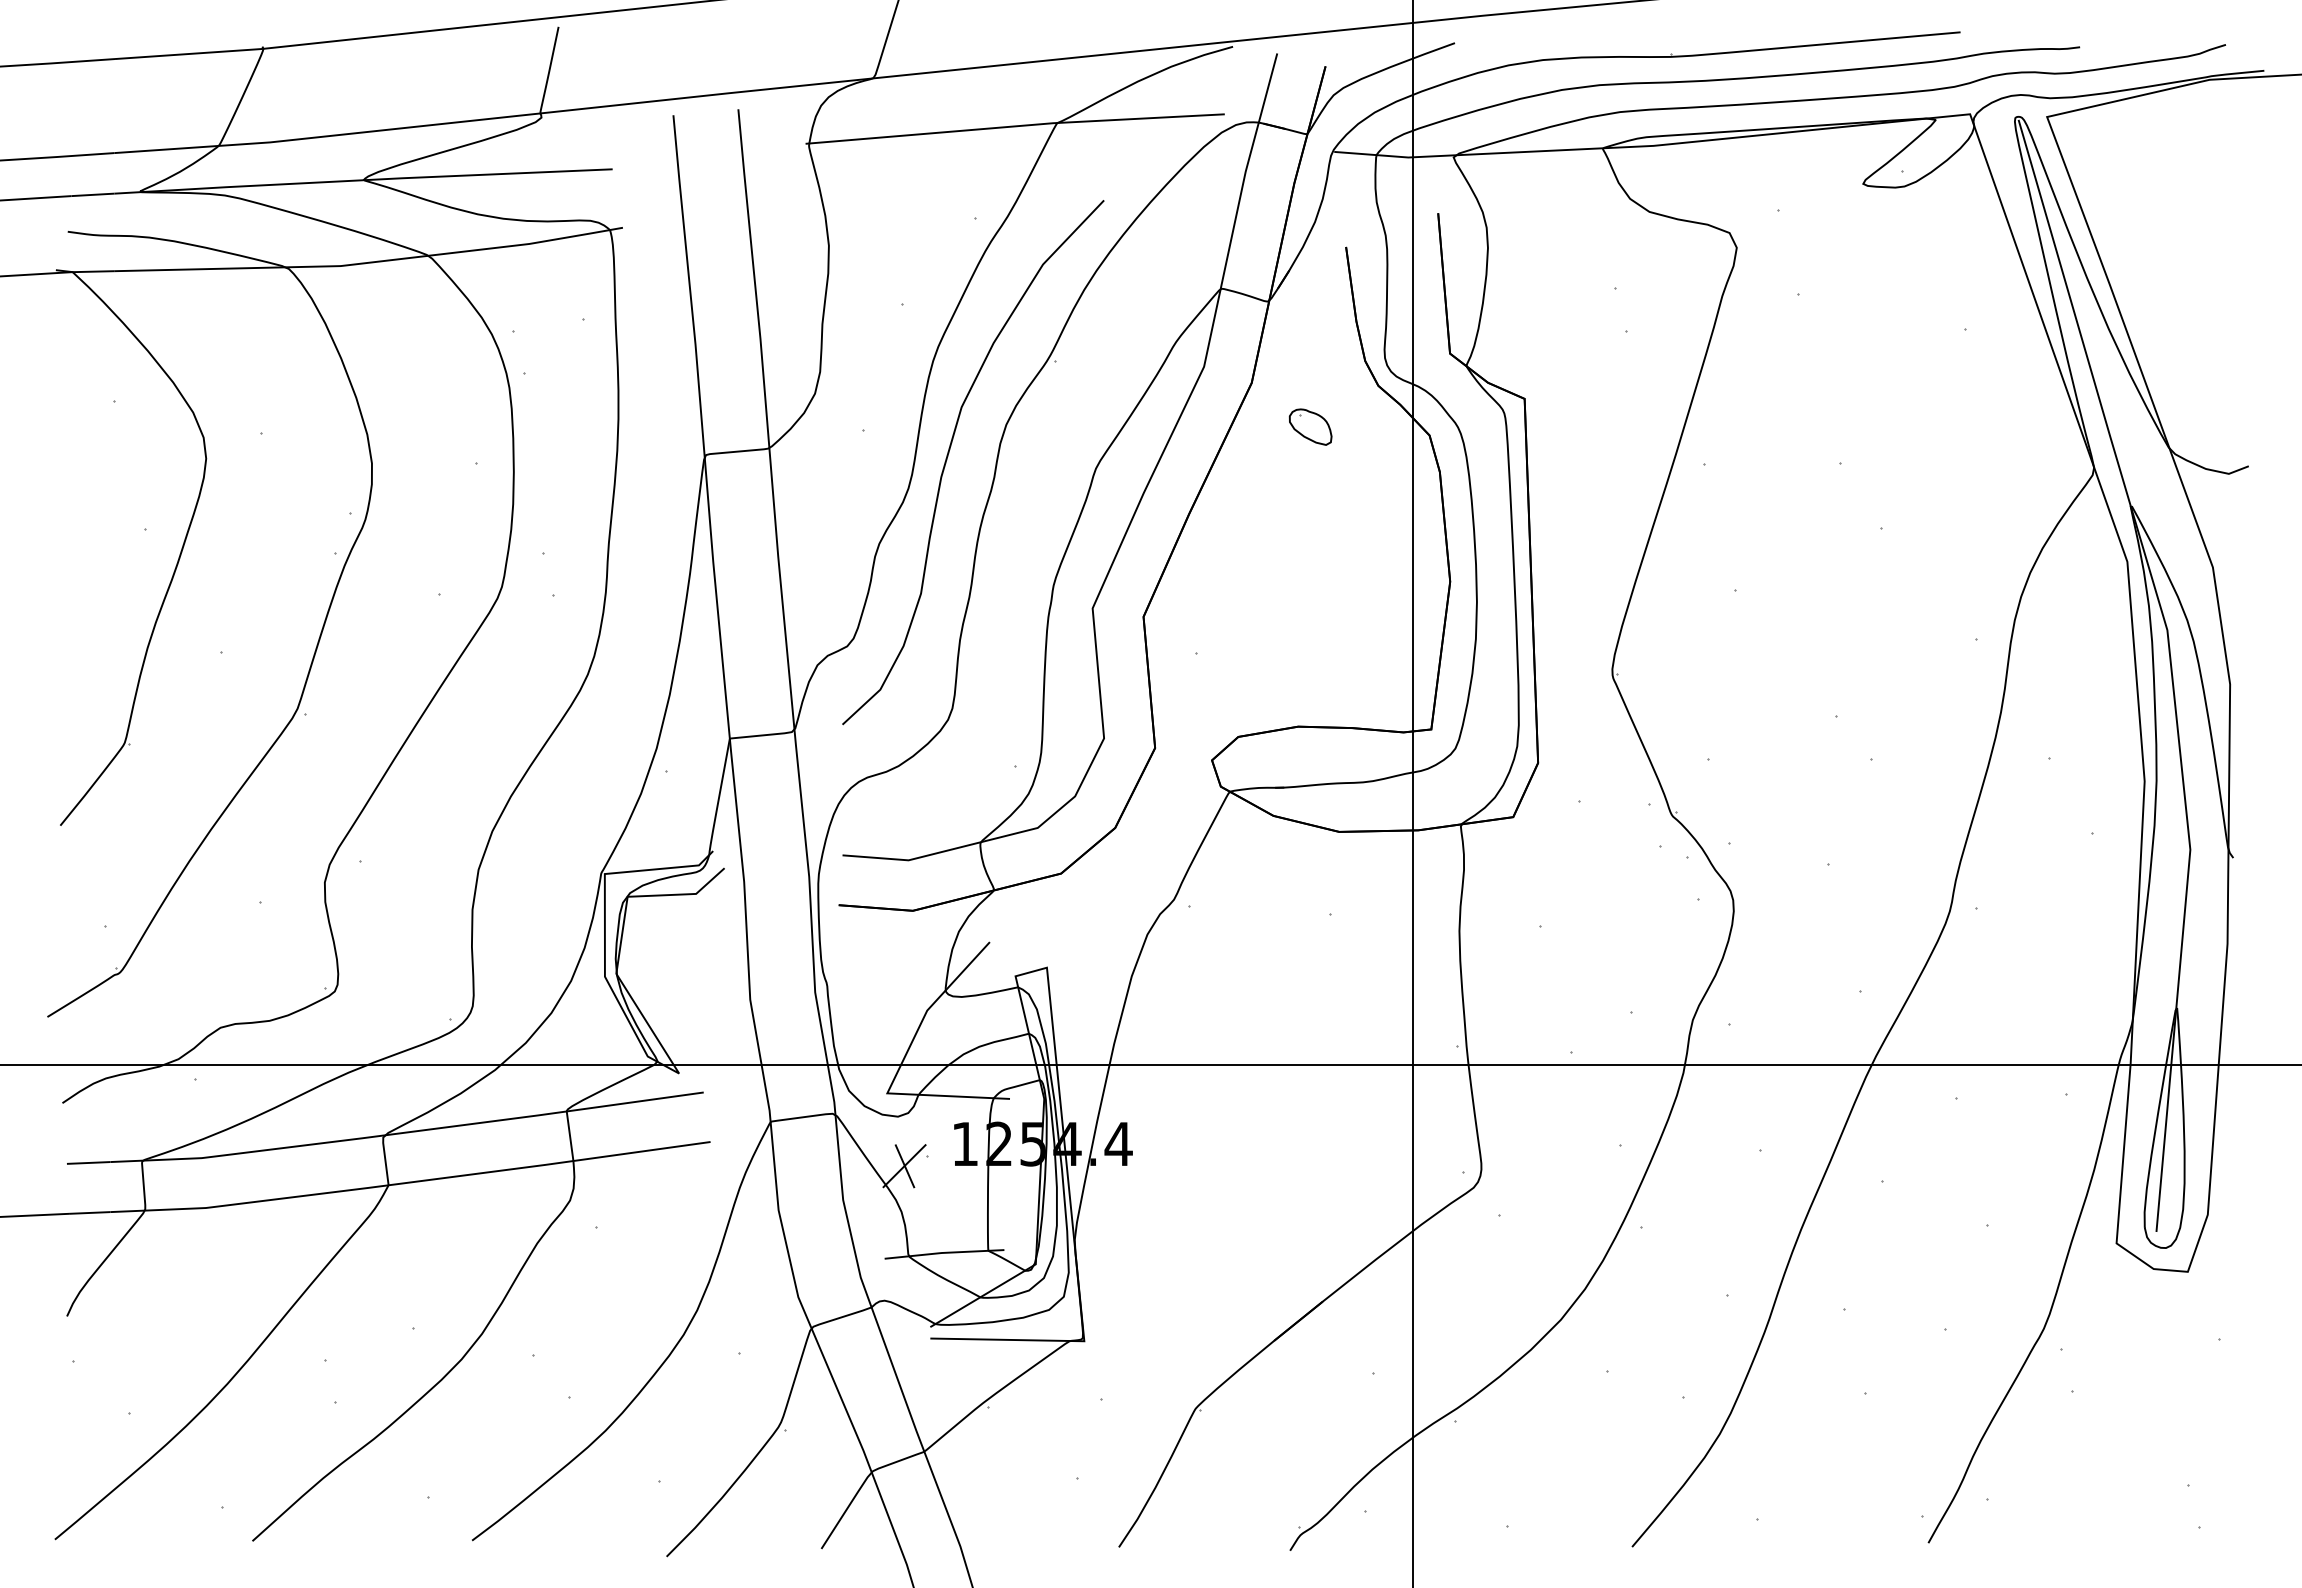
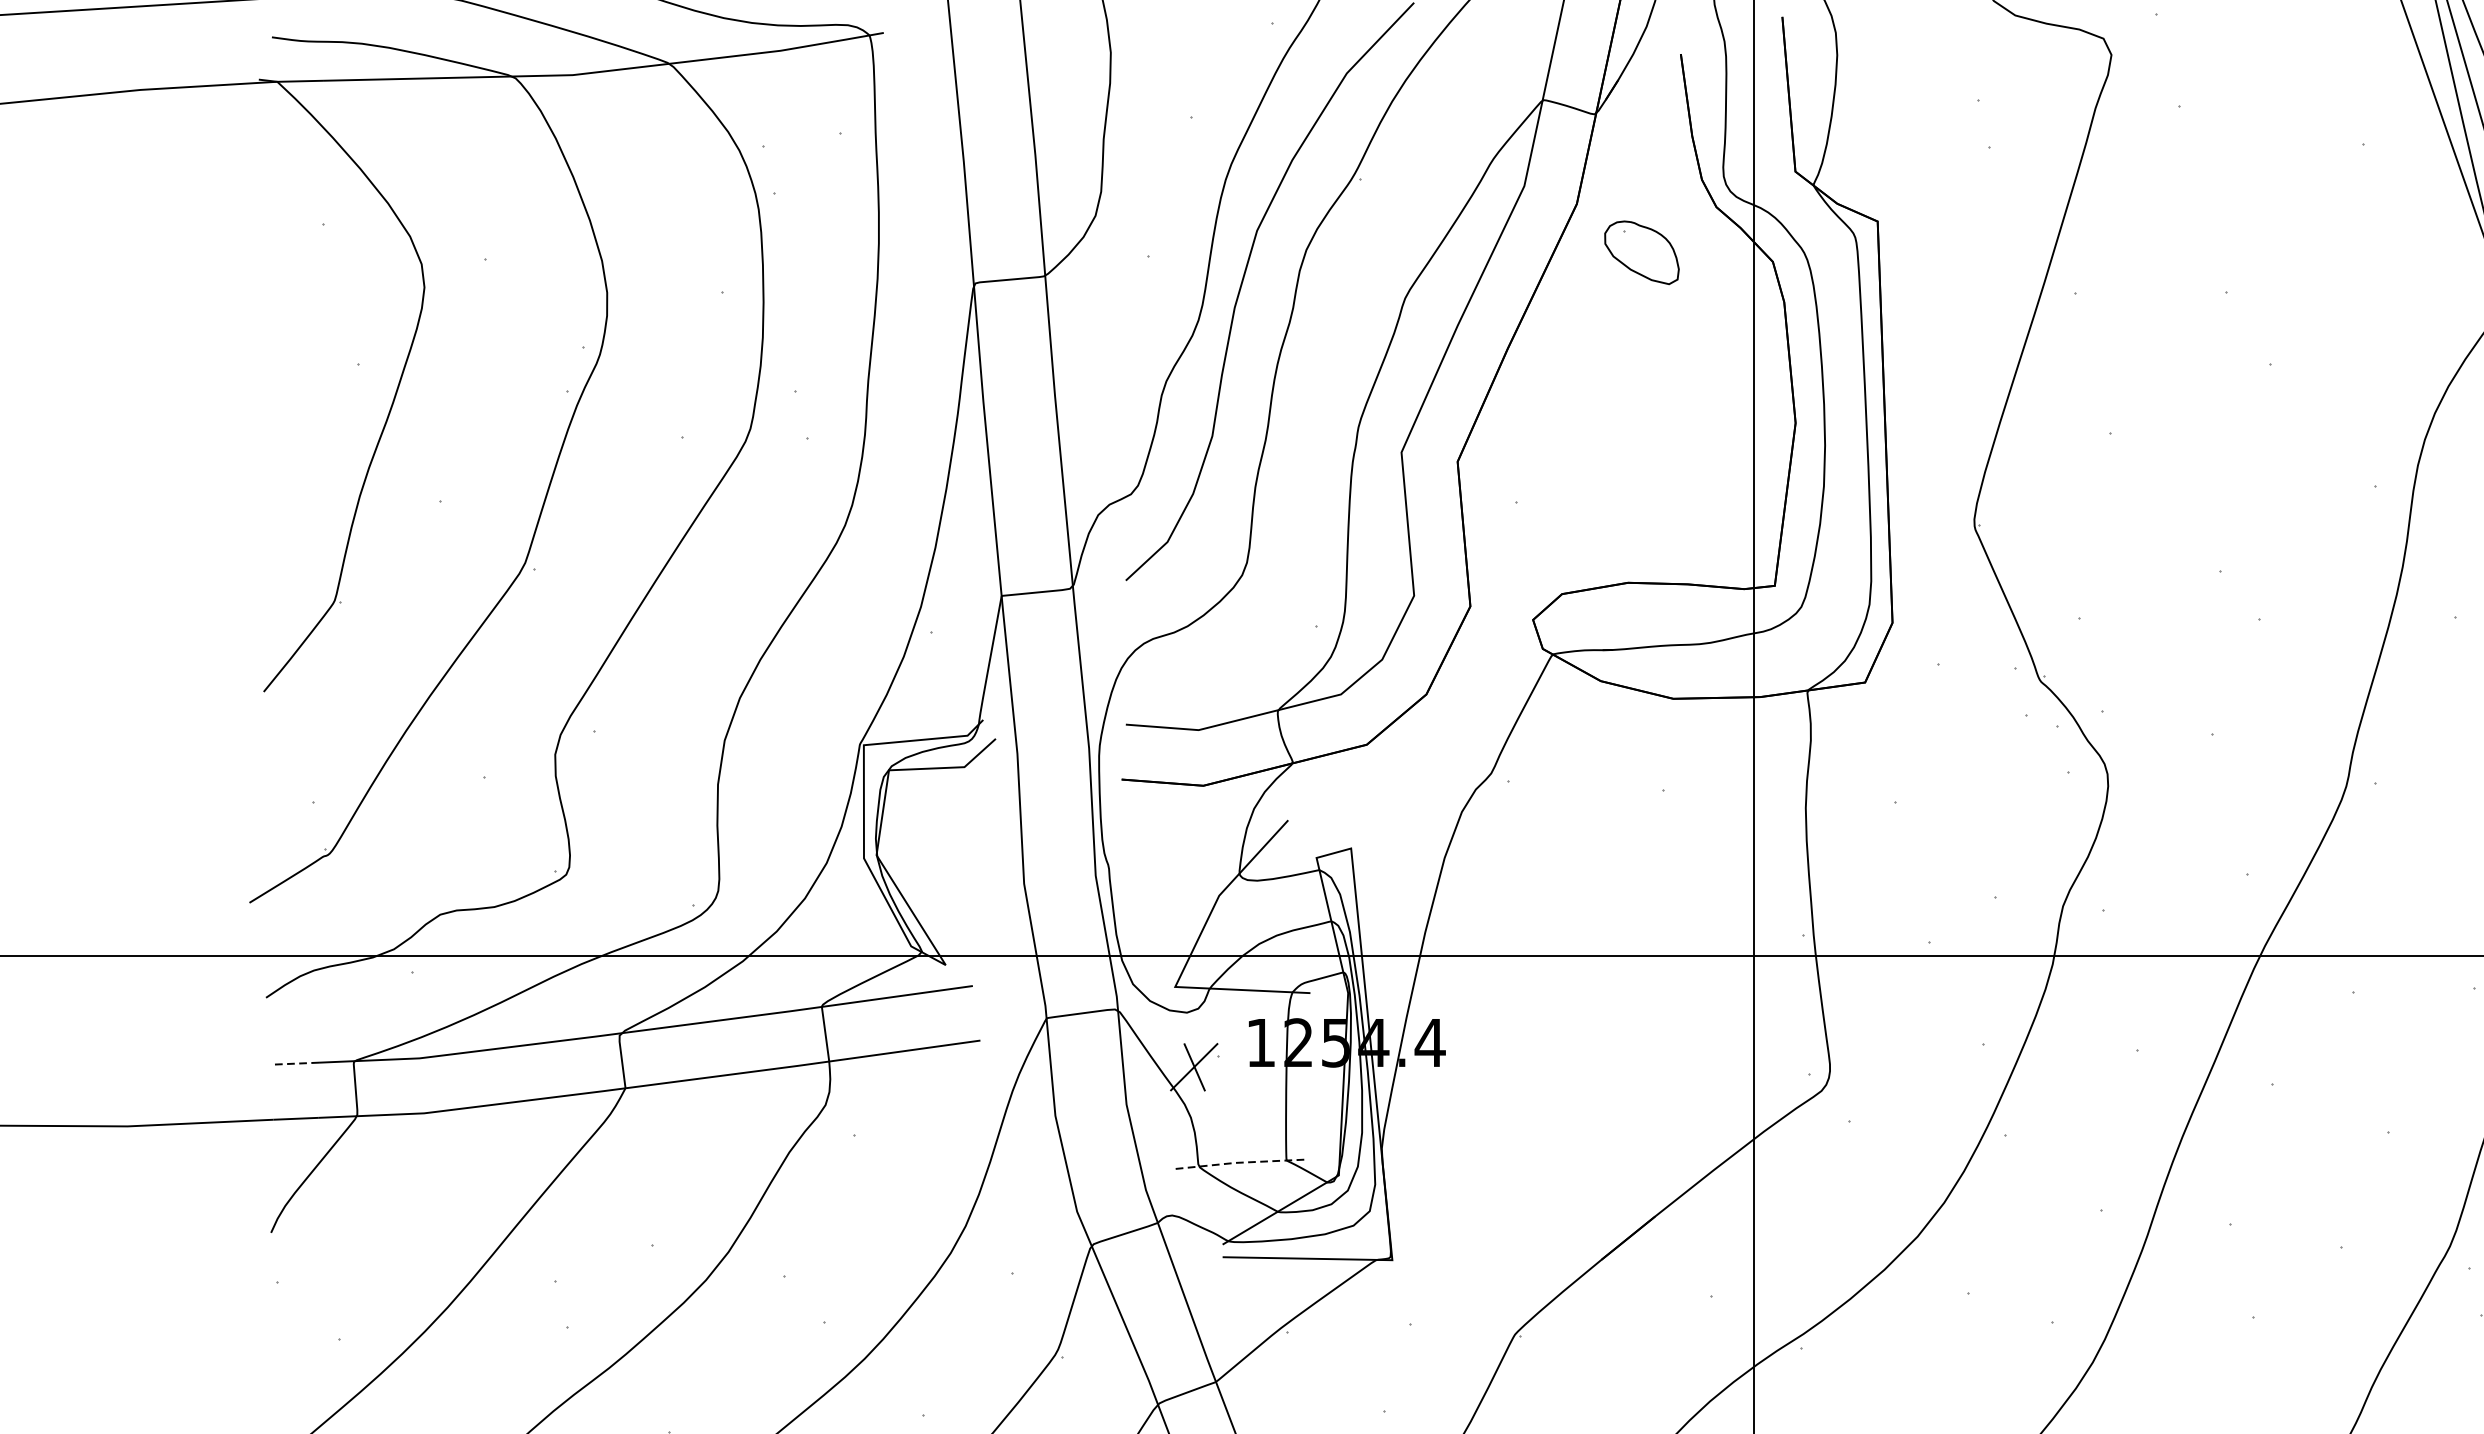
part: (1310, 426) -> (1641, 251), size x1.6
line: (88, 1162) -> (294, 1063), solid -> dashed
line: (943, 1252) -> (1237, 1162), solid -> dashed

